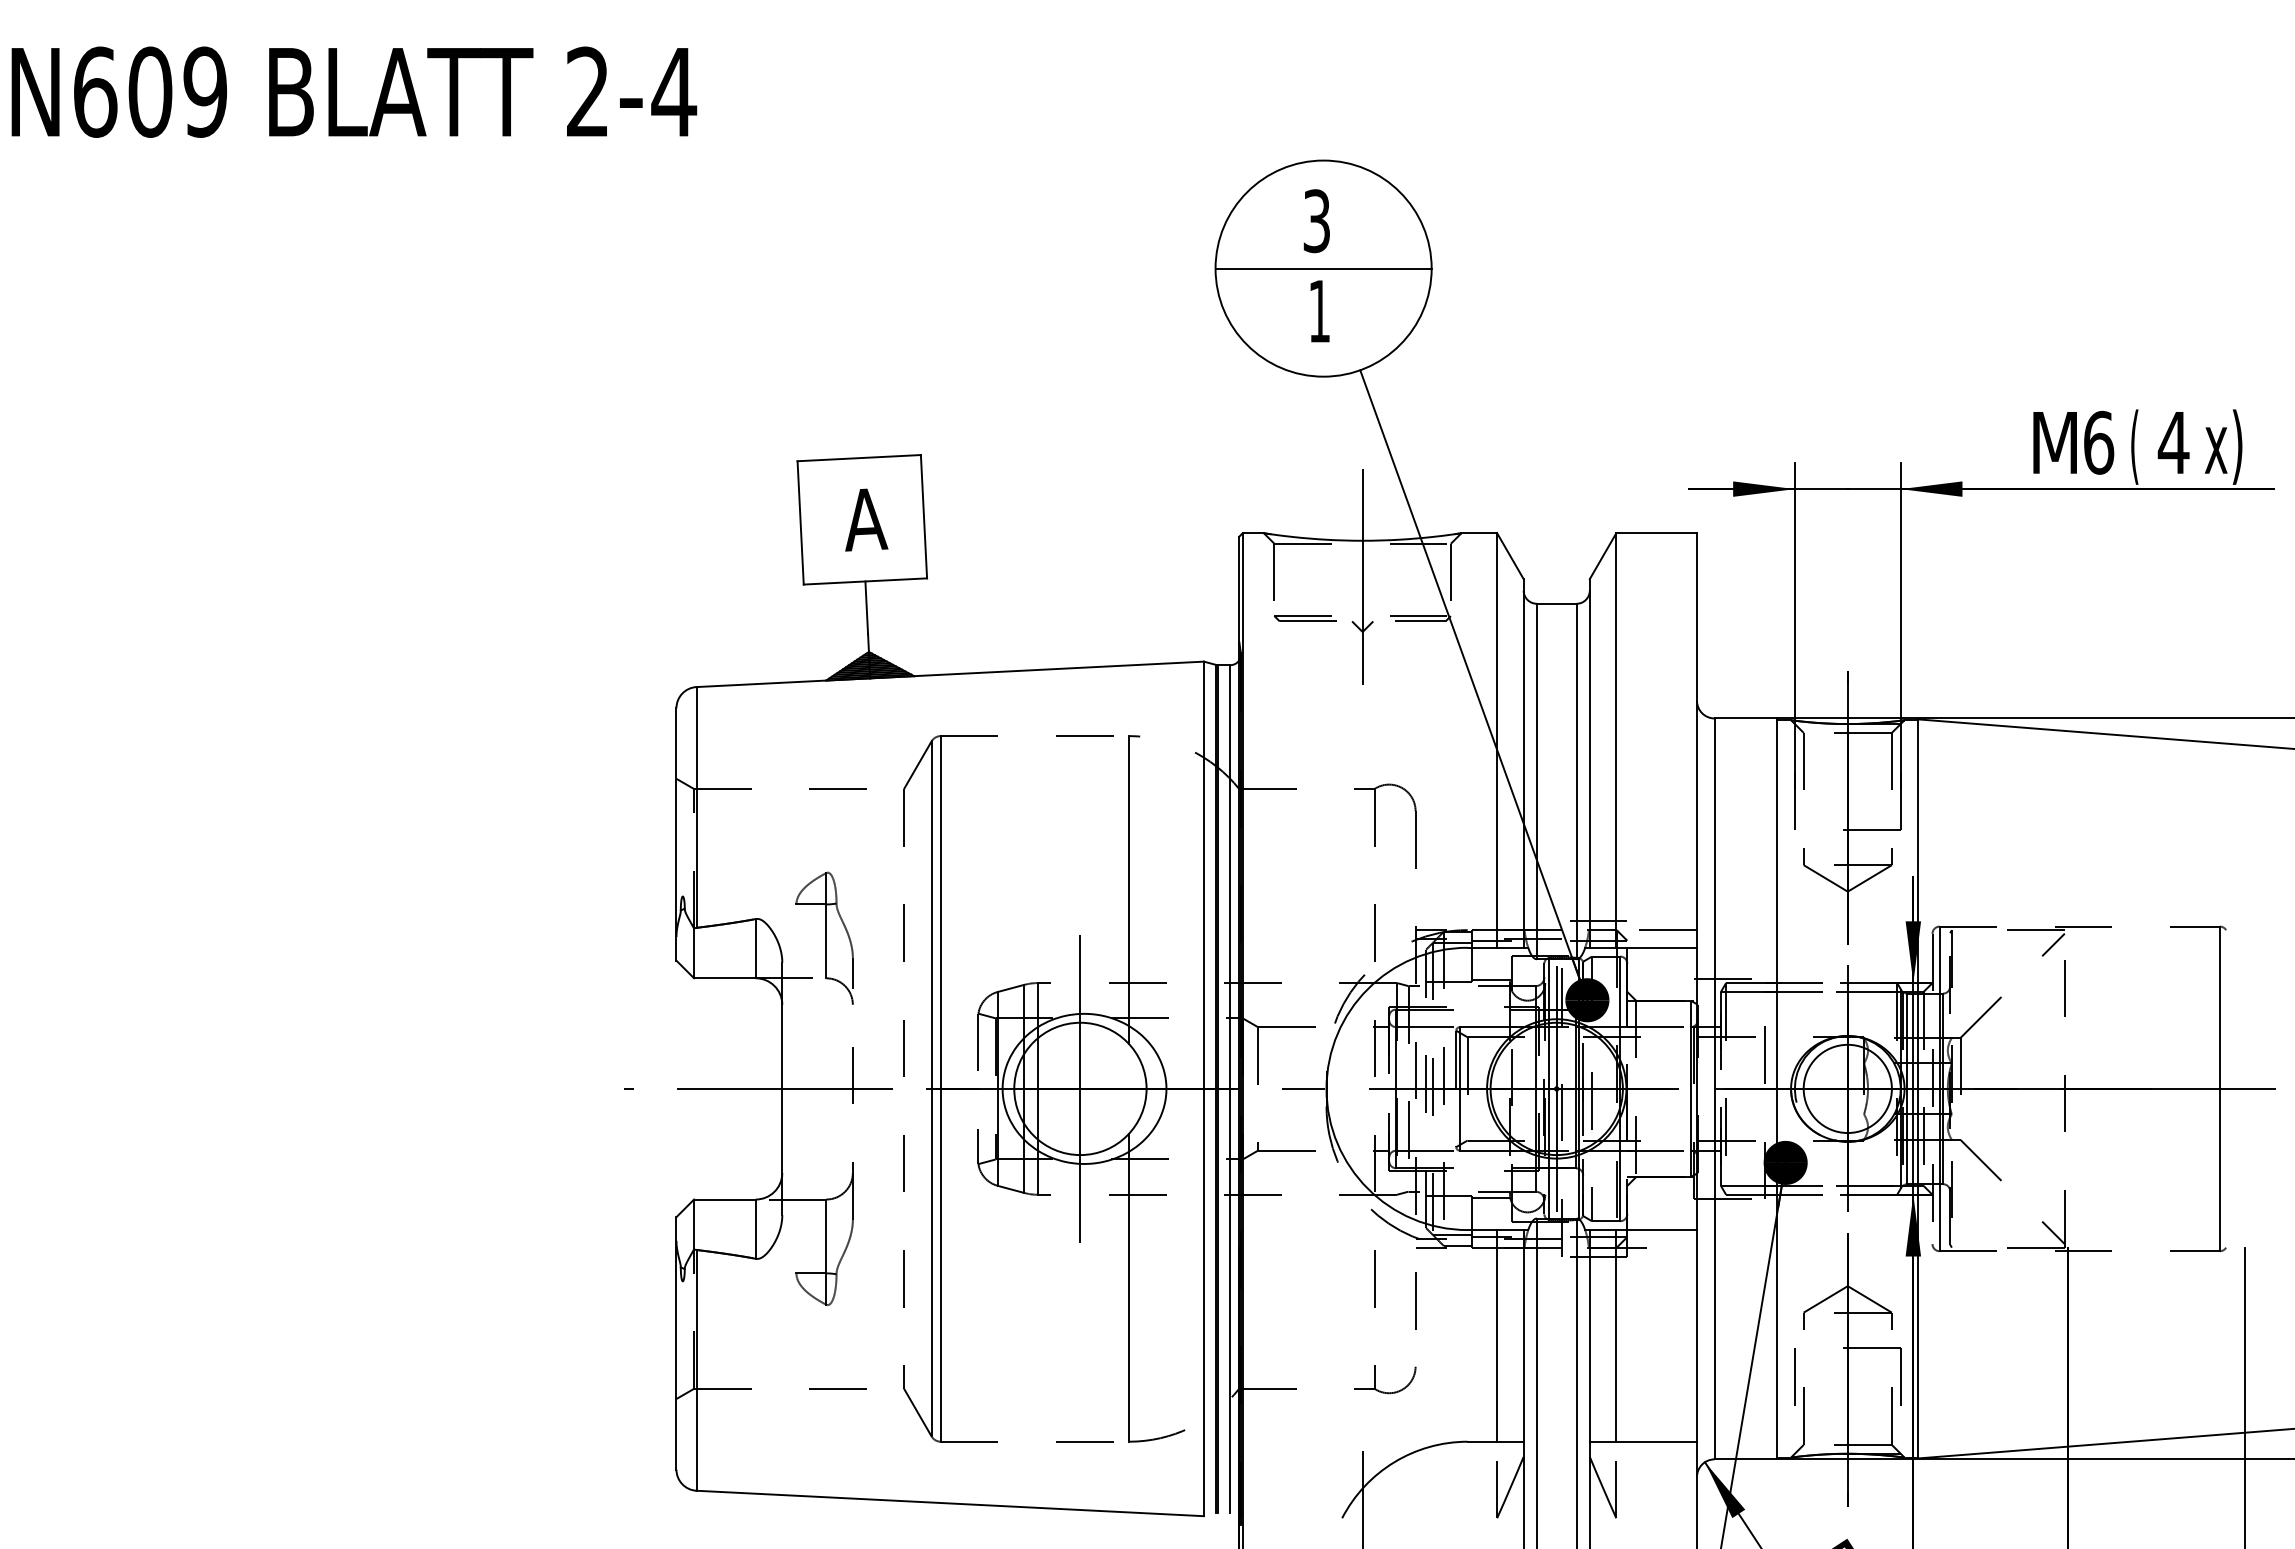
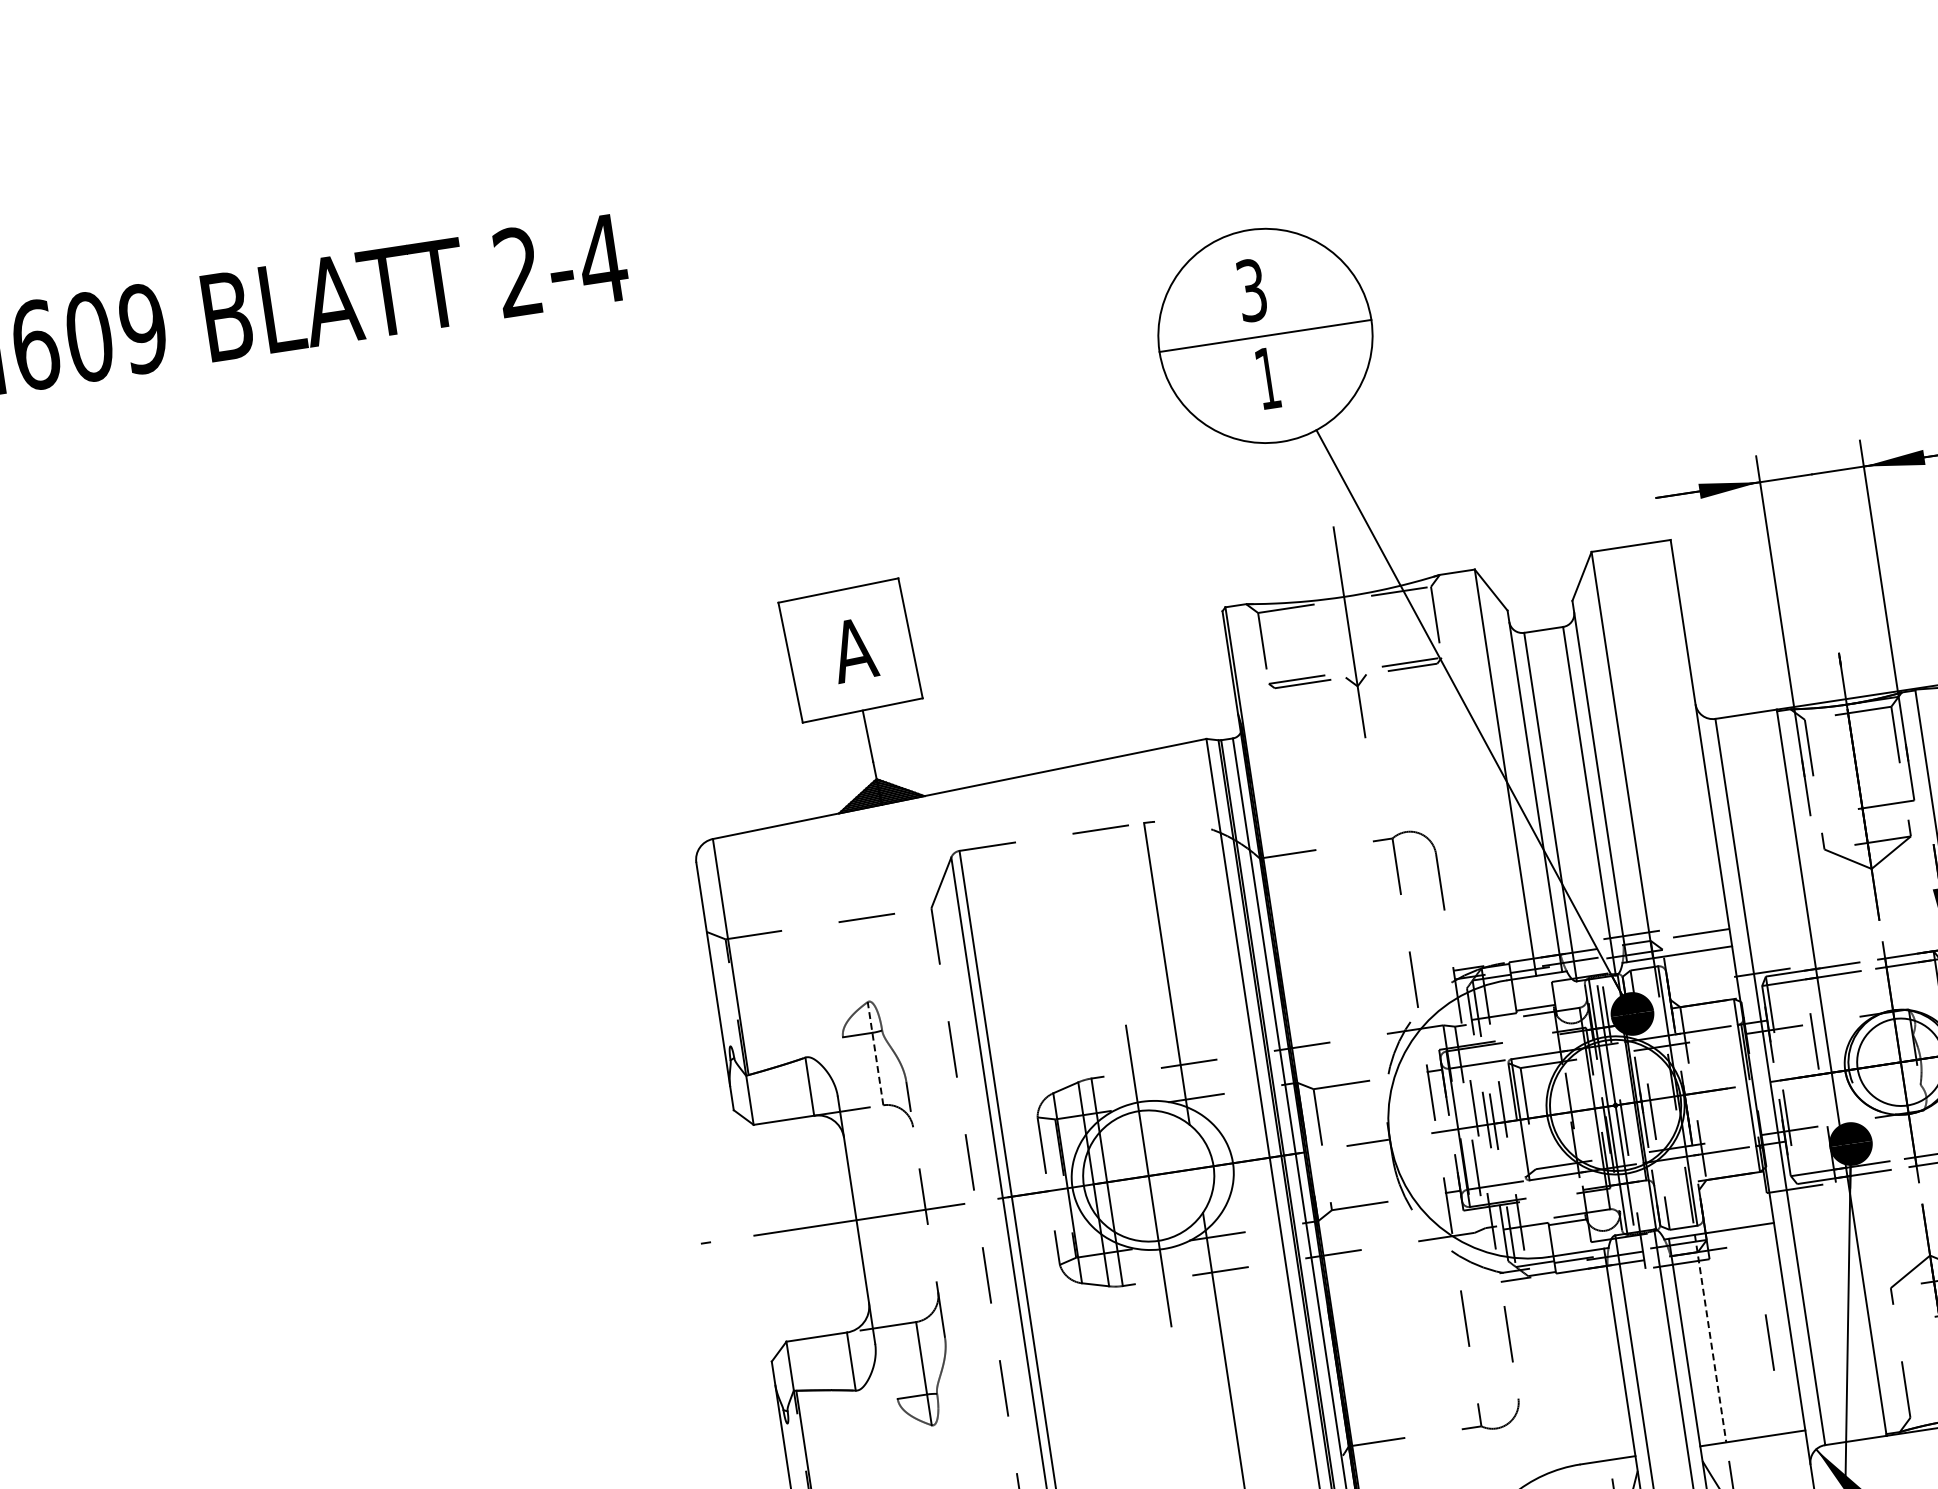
line: (826, 925) -> (875, 1053), solid -> dashed
line: (1497, 1335) -> (1594, 1355), removed
line: (1616, 1335) -> (1710, 1338), solid -> dashed
line: (1794, 1376) -> (1769, 1342), moved

